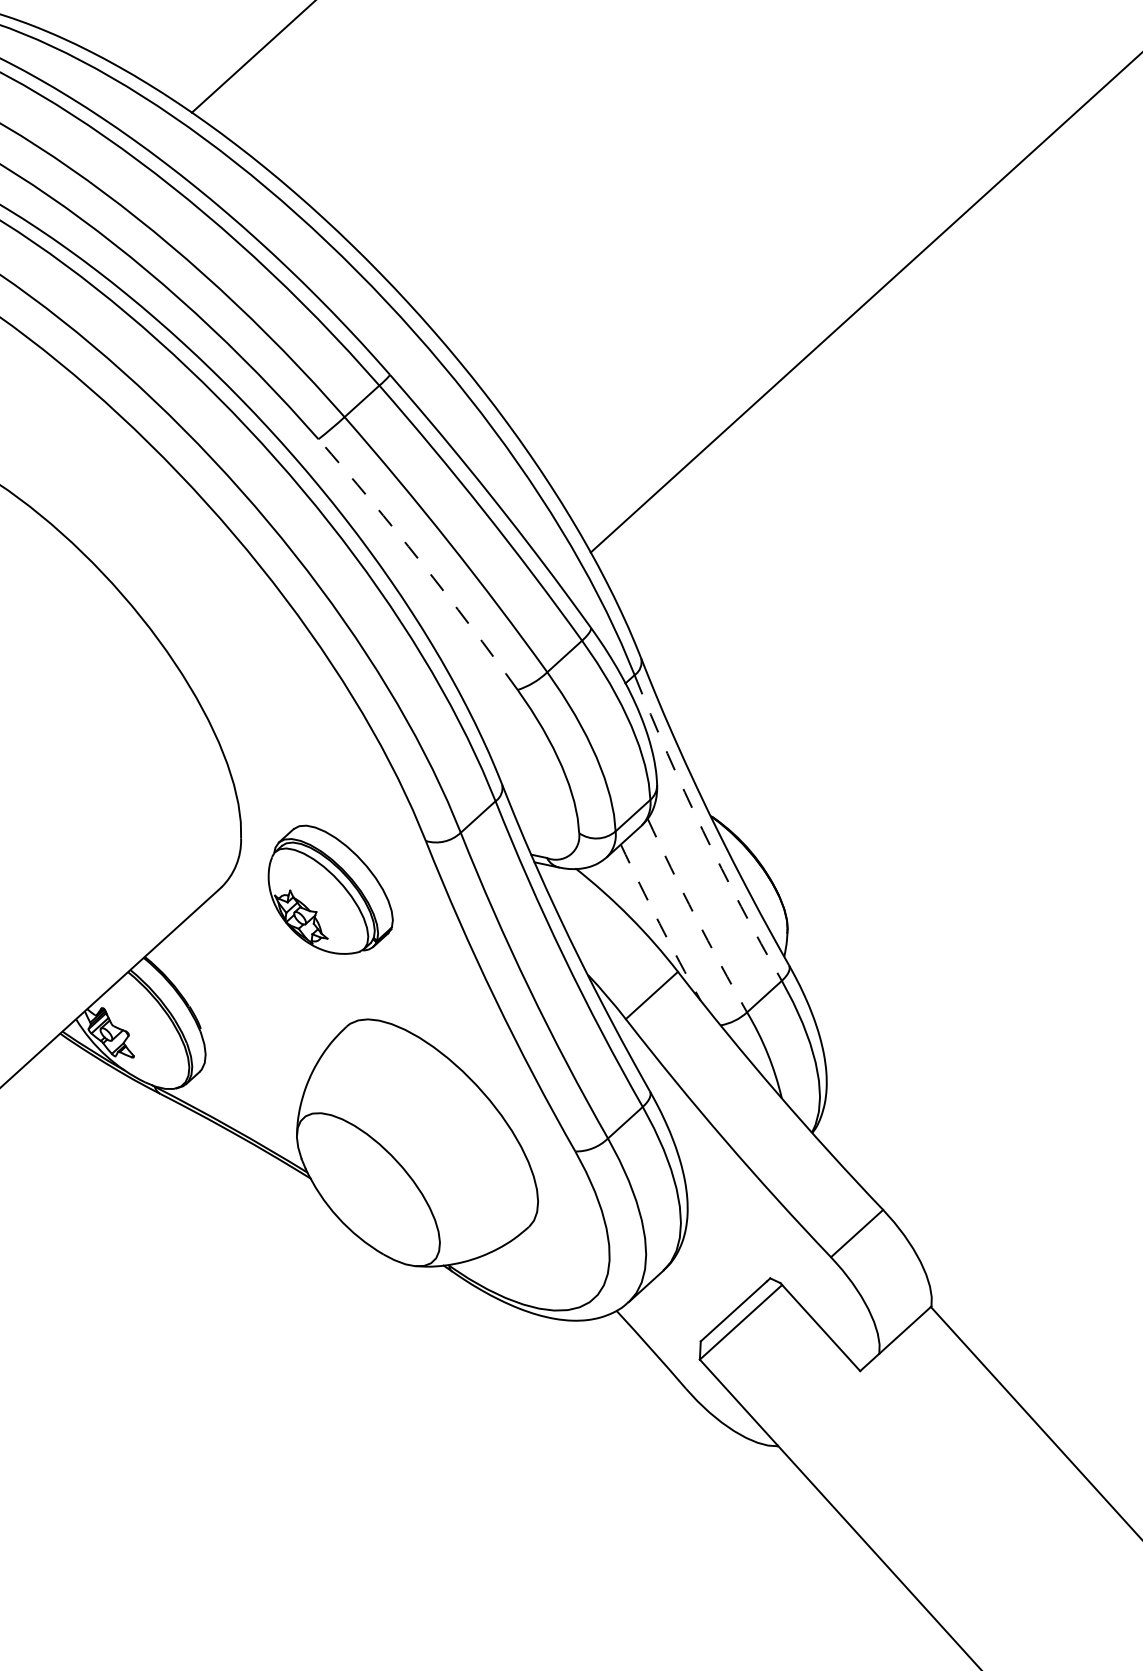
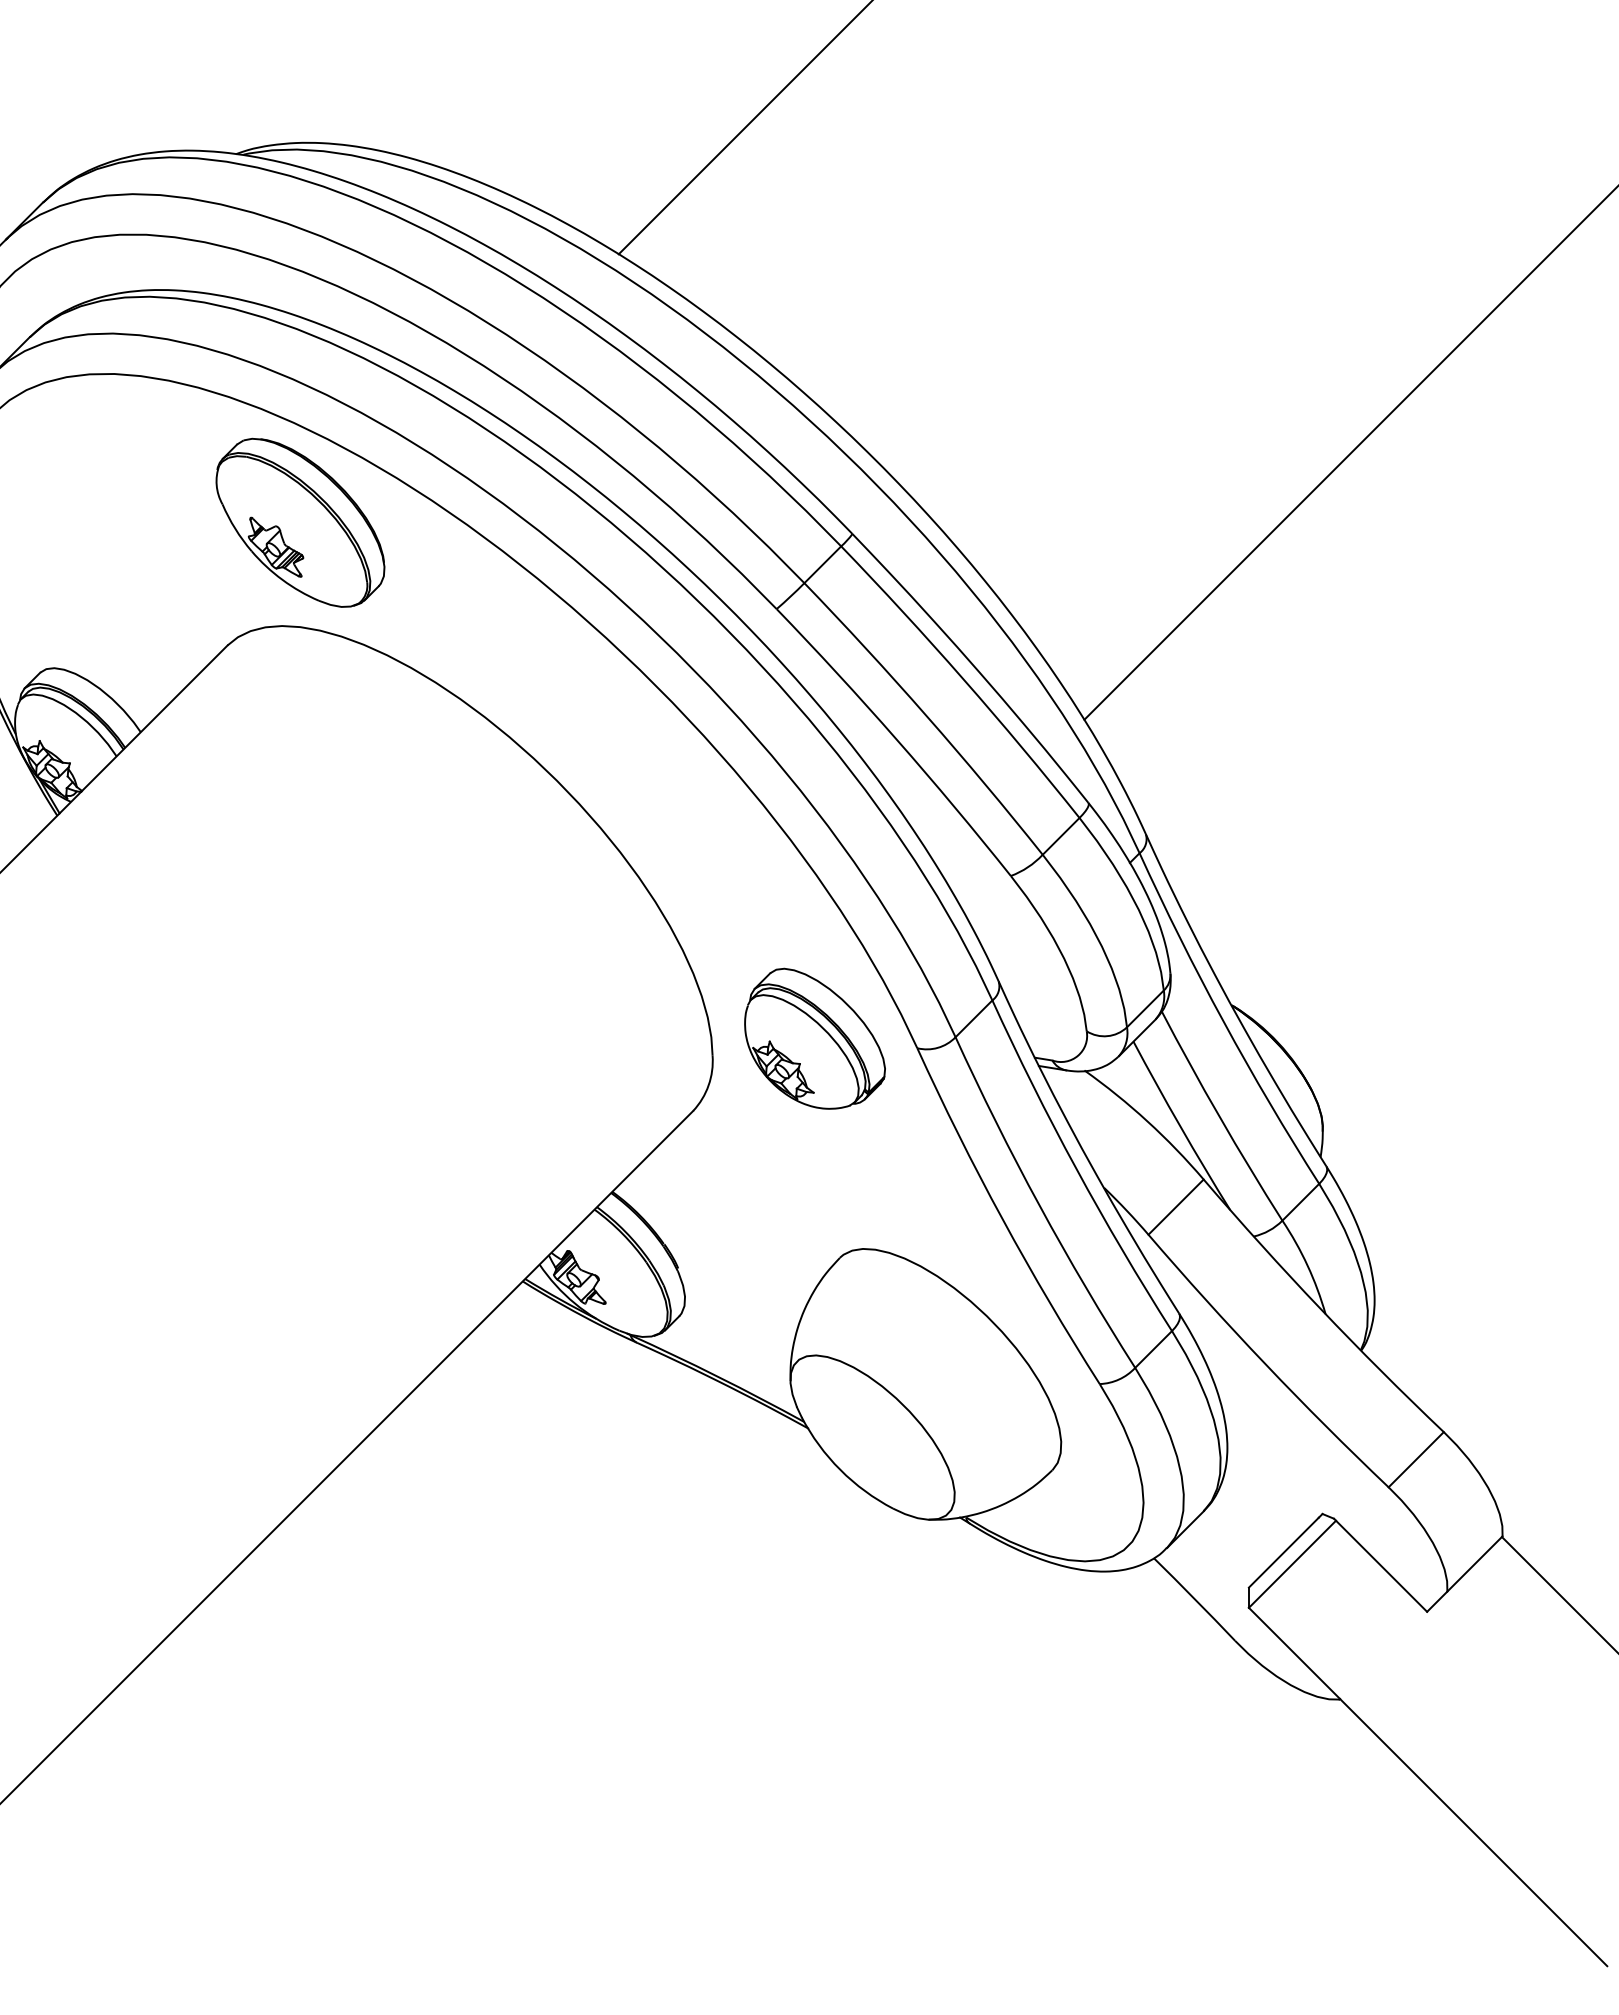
arc: (420, 561) -> (896, 739), dashed -> solid
arc: (702, 830) -> (1223, 1021), dashed -> solid
part: (330, 889) -> (814, 1038), moved
arc: (694, 916) -> (1219, 1117), dashed -> solid
arc: (659, 923) -> (1180, 1126), dashed -> solid

